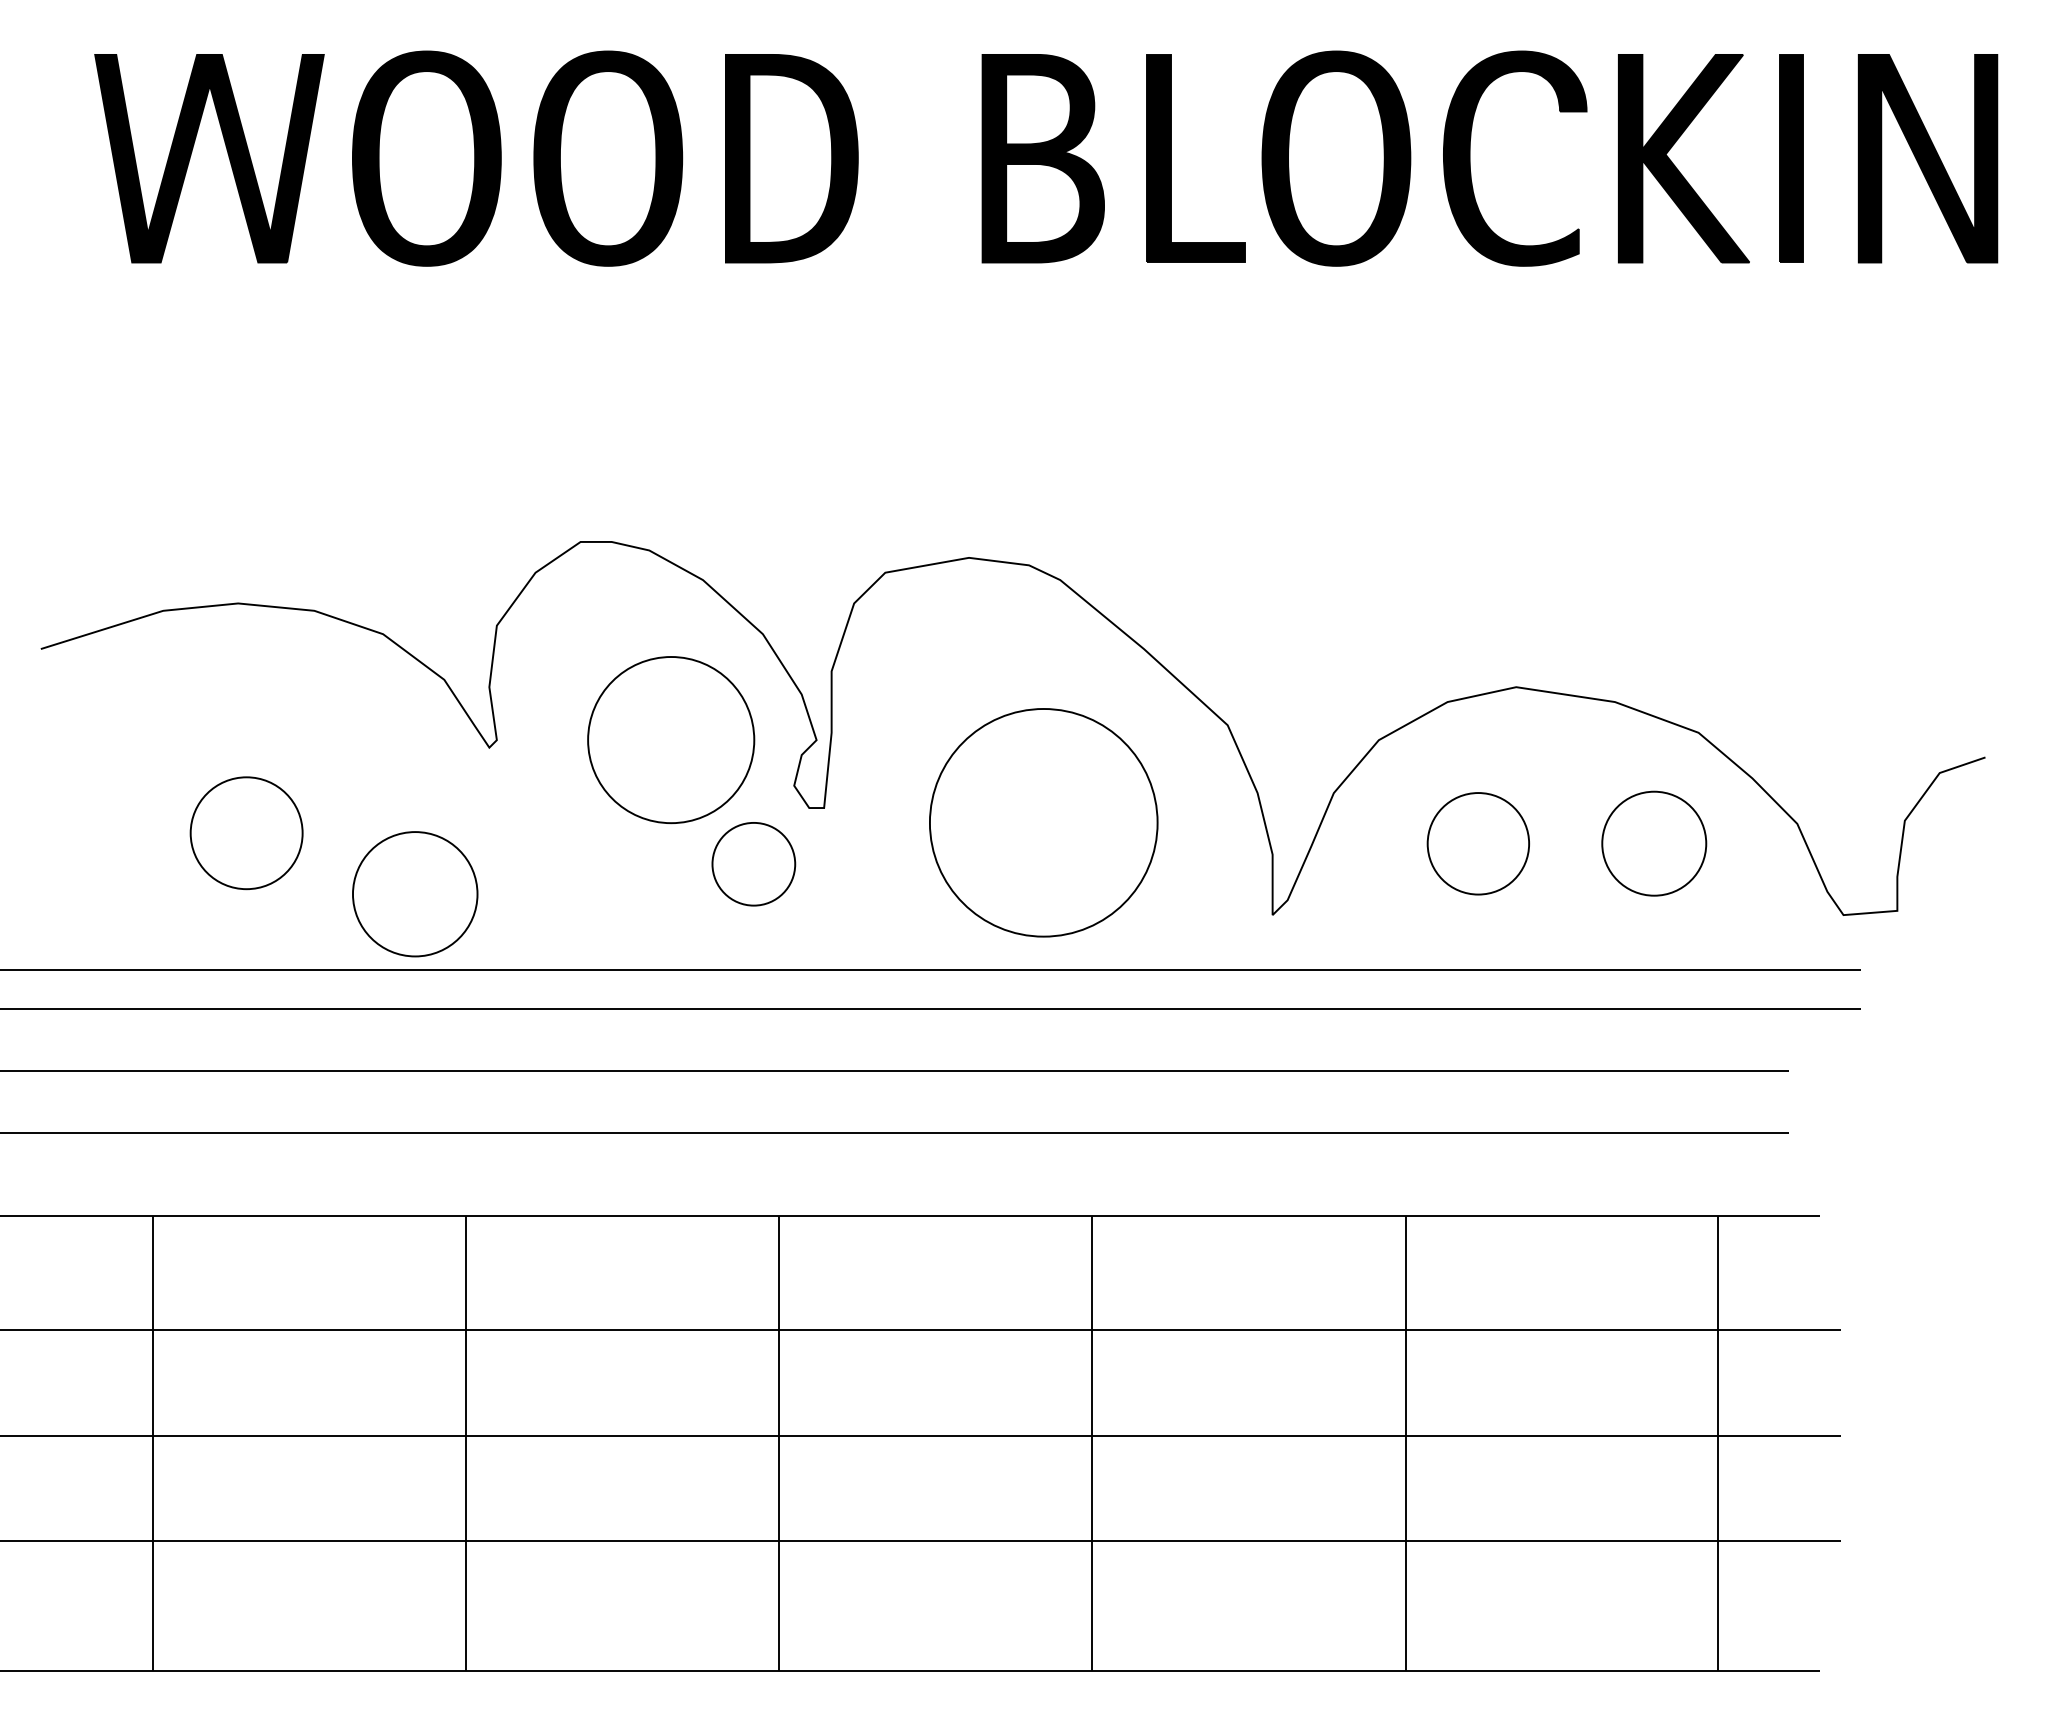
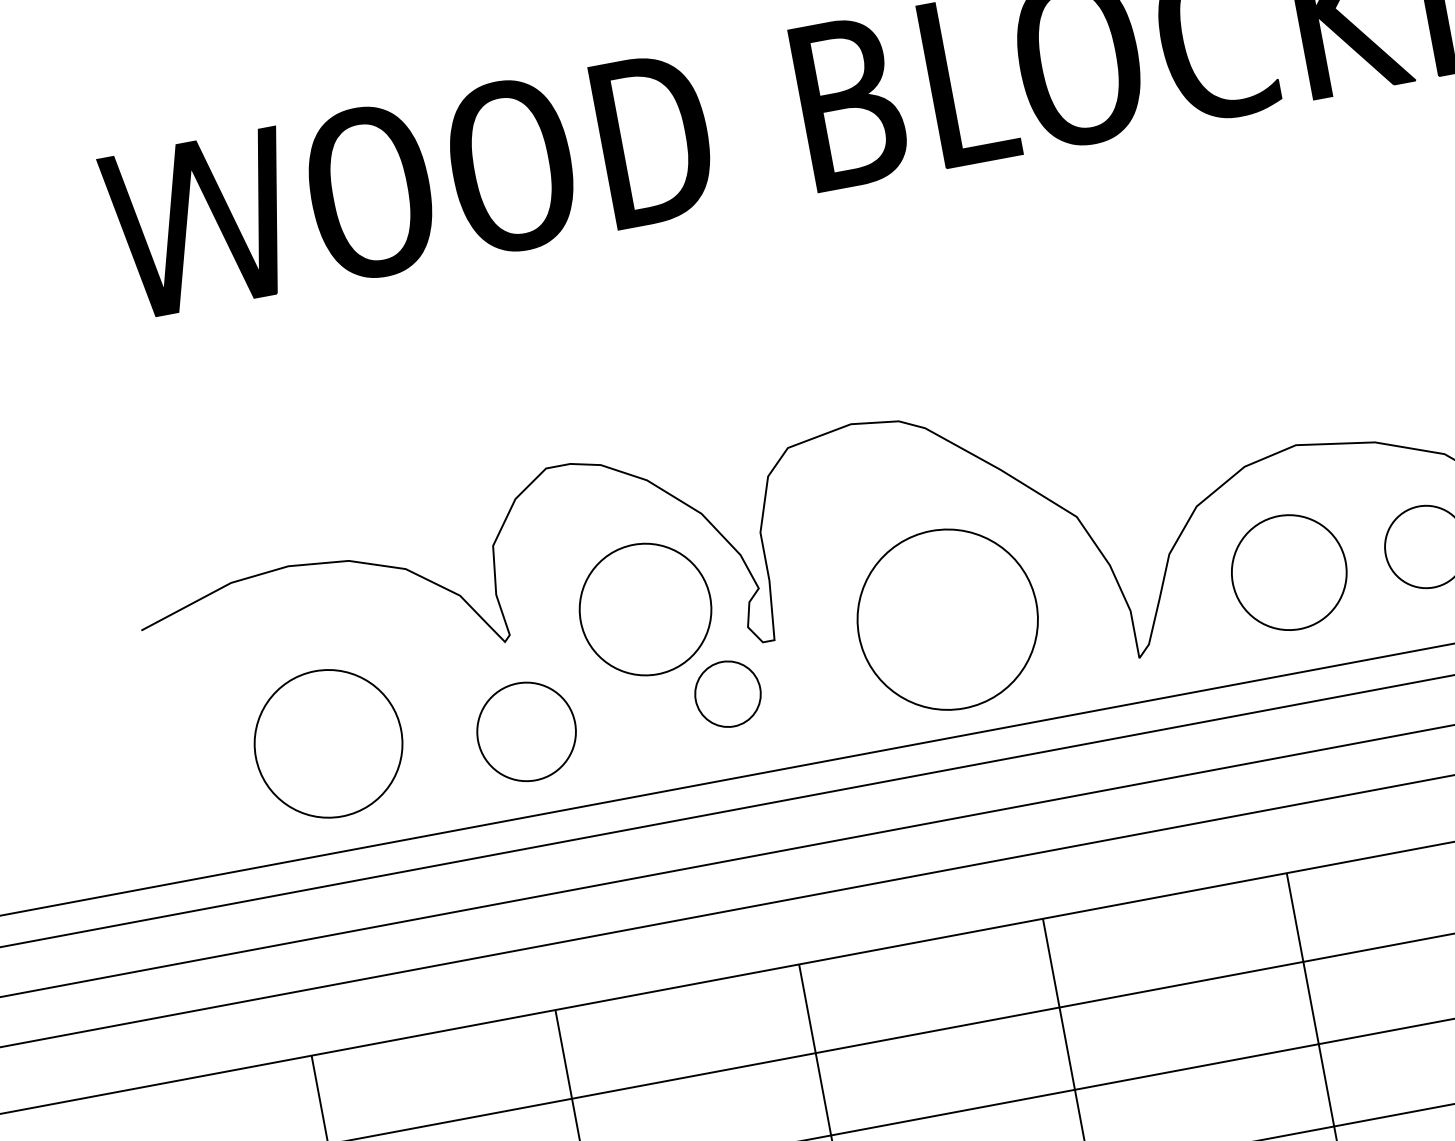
part: (246, 833) -> (328, 744), size x1.67
part: (1478, 843) -> (1289, 572), size x1.43
part: (415, 894) -> (526, 732), moved

